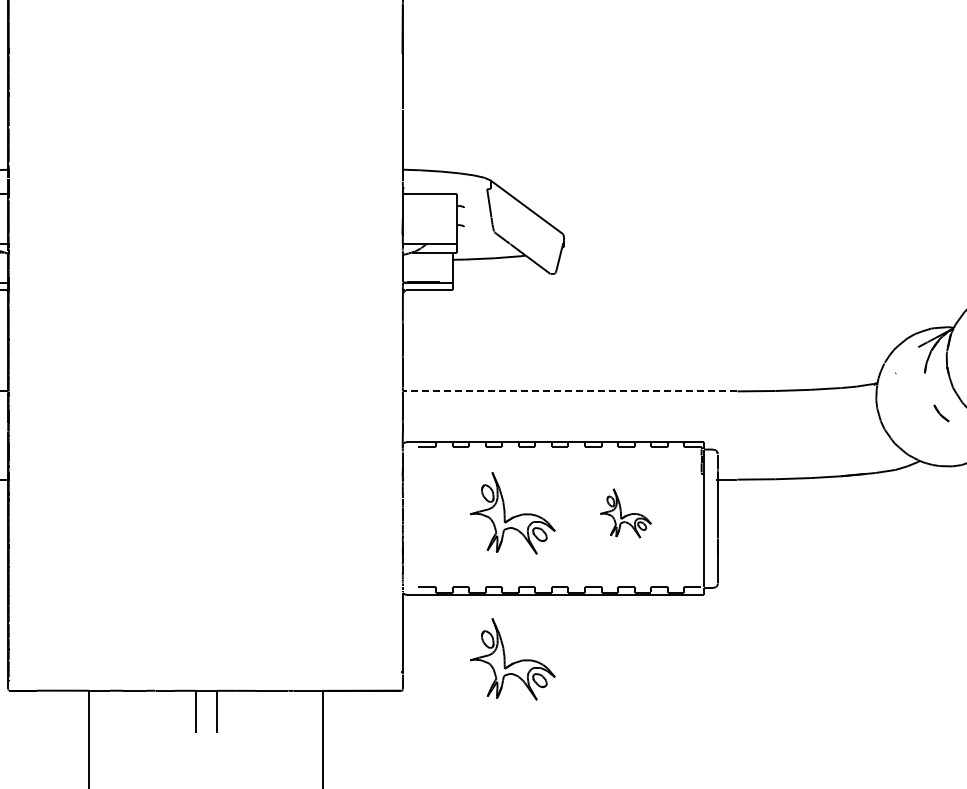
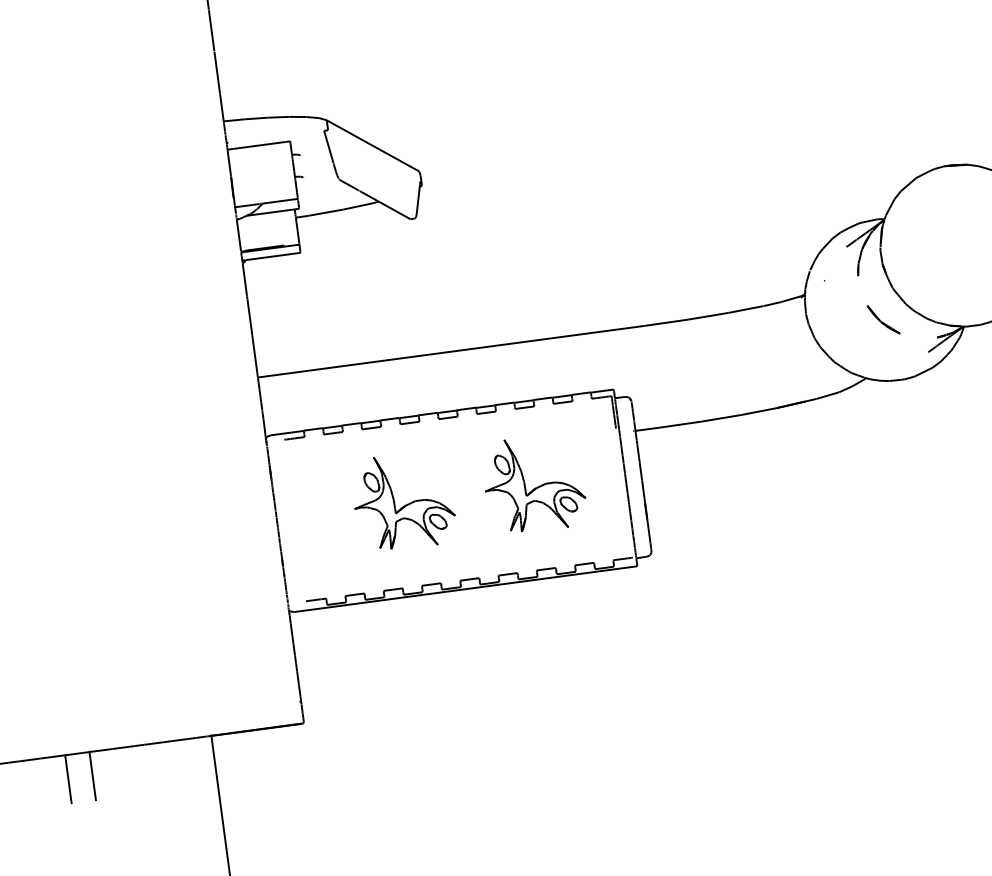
line: (569, 391) -> (450, 351), dashed -> solid
part: (941, 413) -> (883, 320), size x1.67
part: (625, 513) -> (533, 484), size x1.67
part: (512, 659) -> (425, 670), removed

